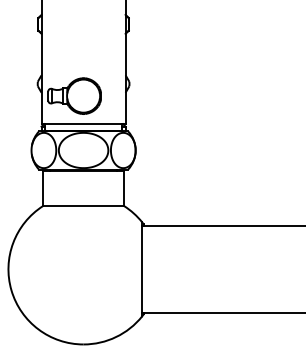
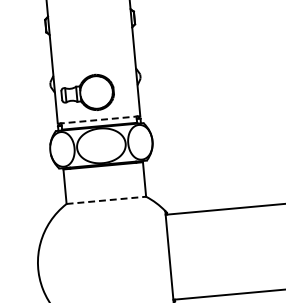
line: (83, 124) -> (98, 120), solid -> dashed
line: (84, 206) -> (107, 200), solid -> dashed

